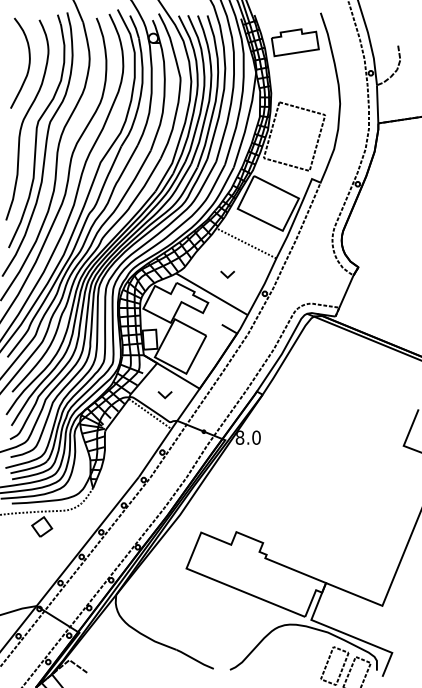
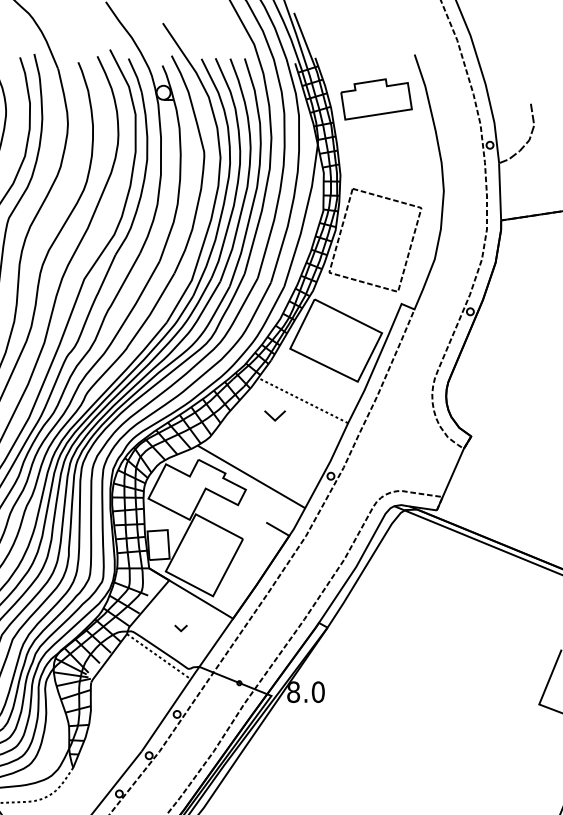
part: (227, 274) -> (274, 415), moved
part: (164, 395) -> (180, 628), size x0.6

